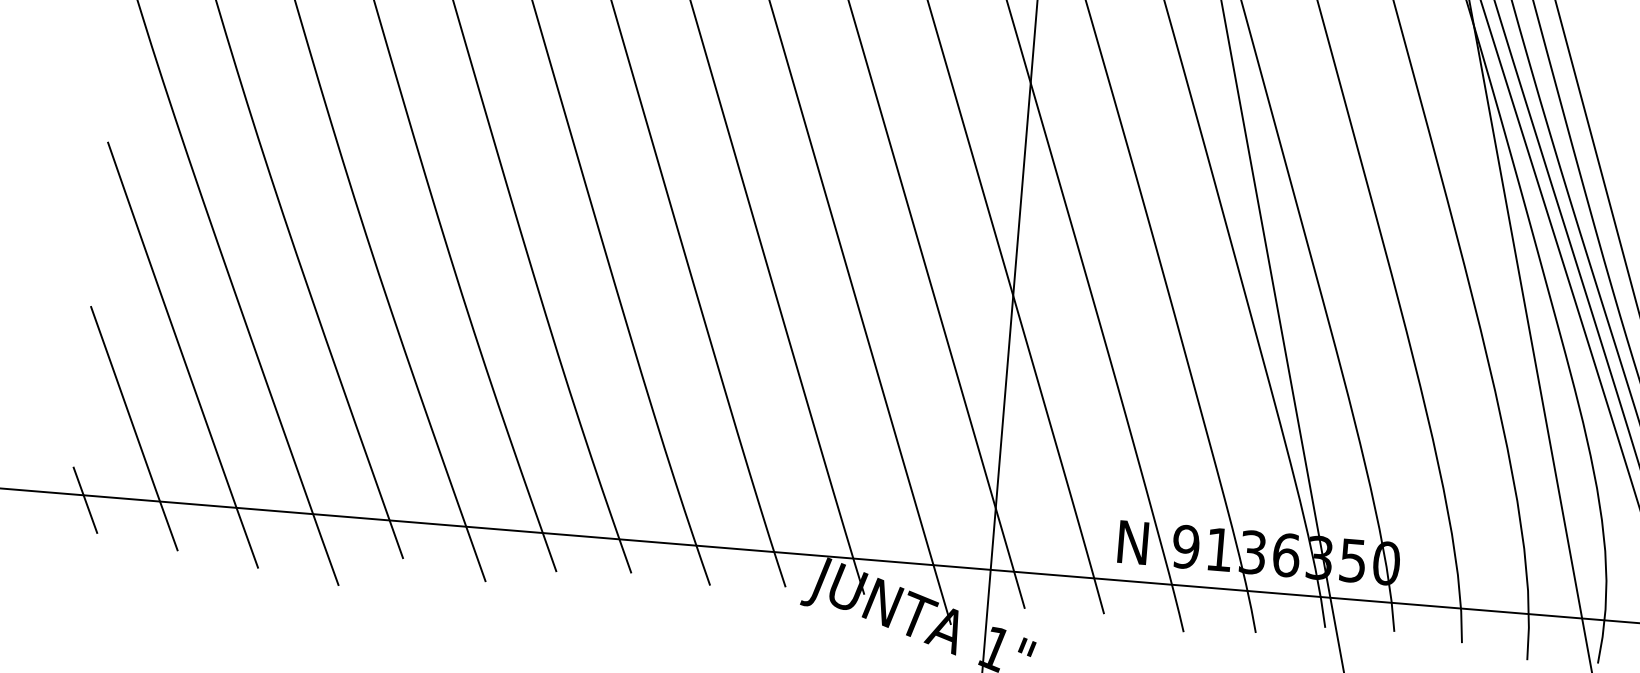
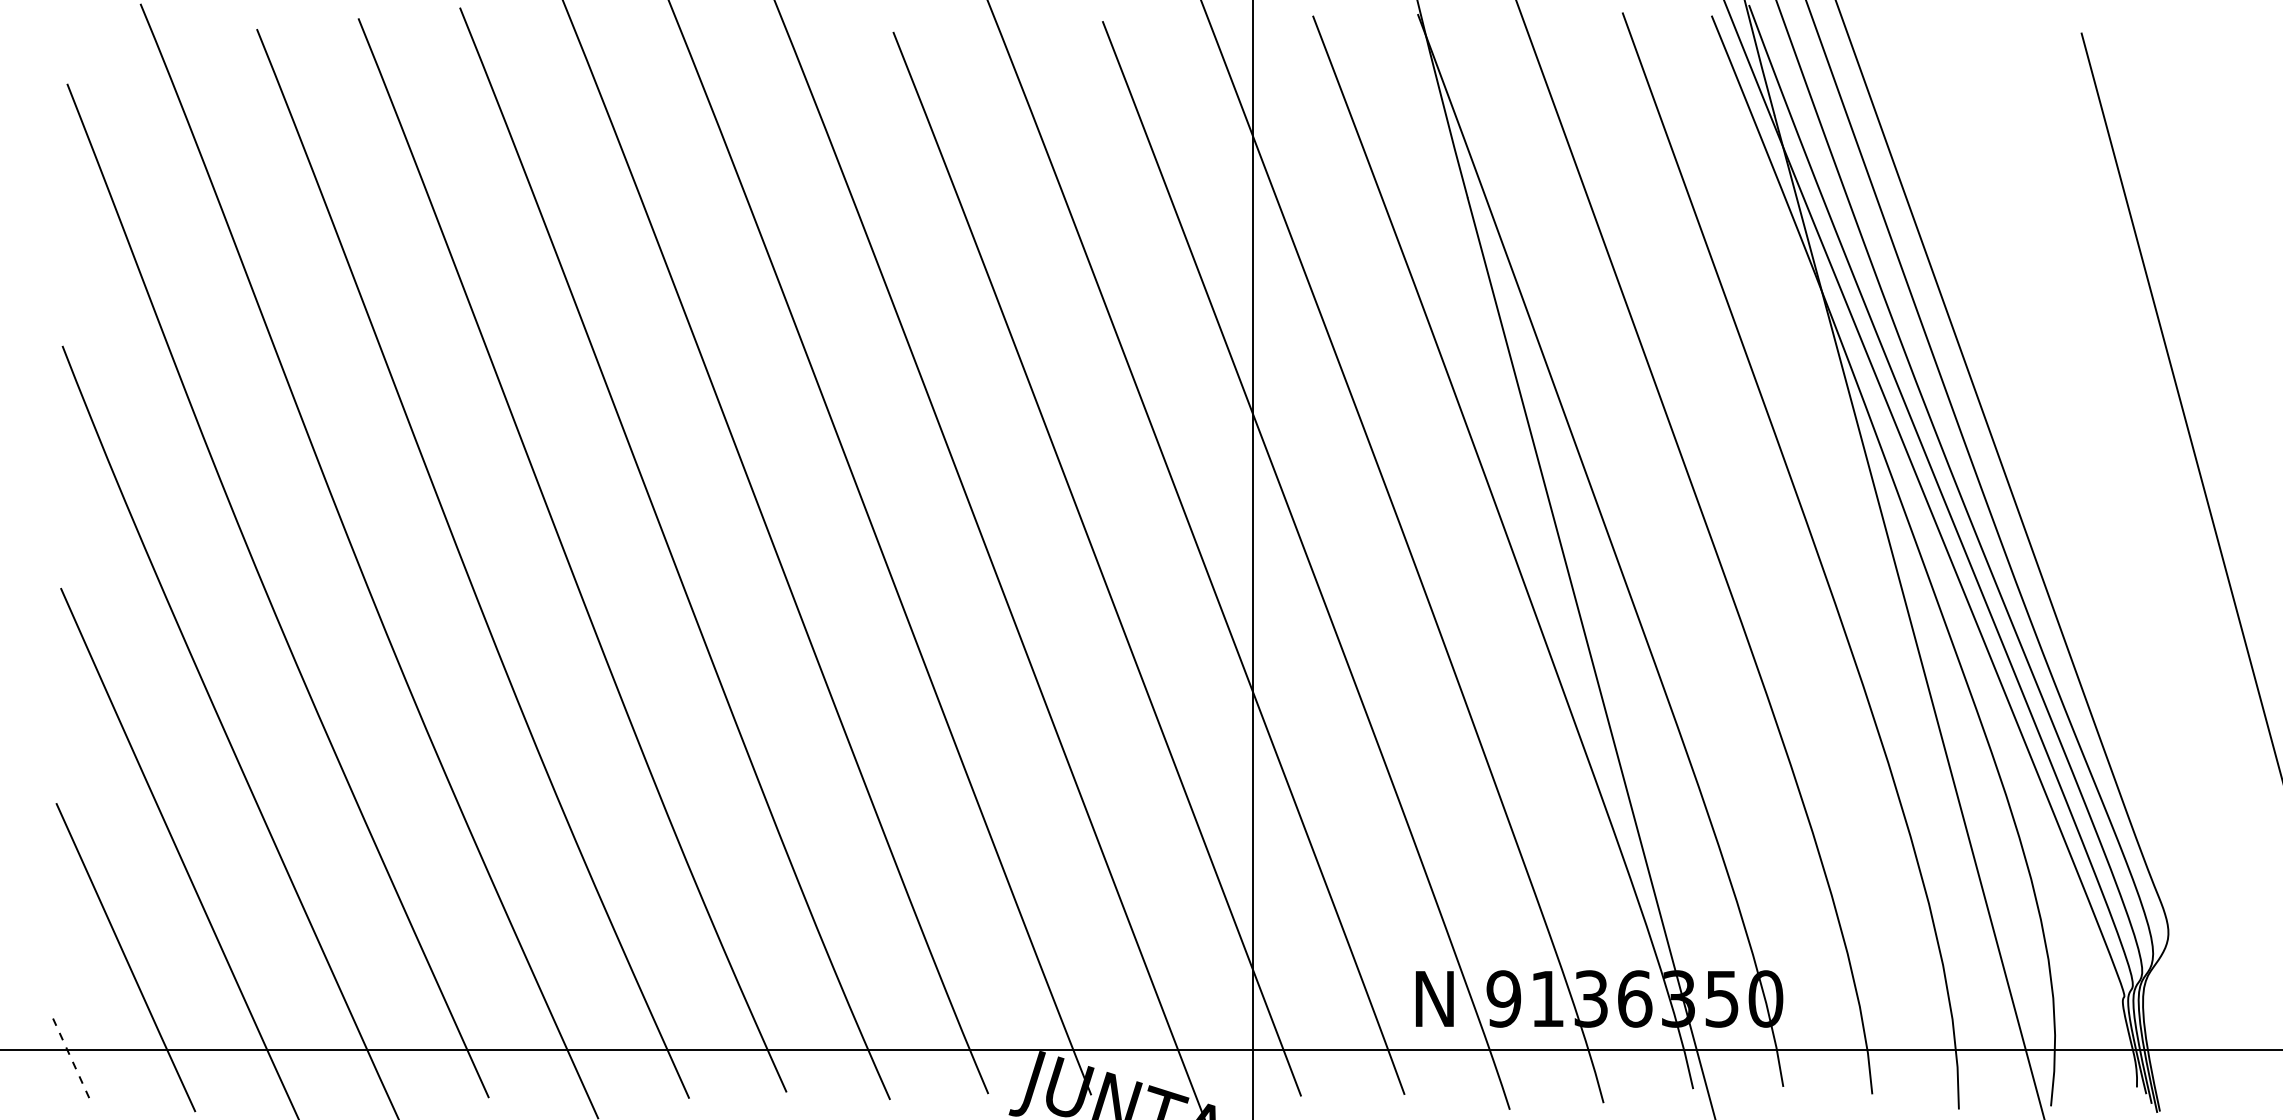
line: (85, 499) -> (69, 1055), solid -> dashed

